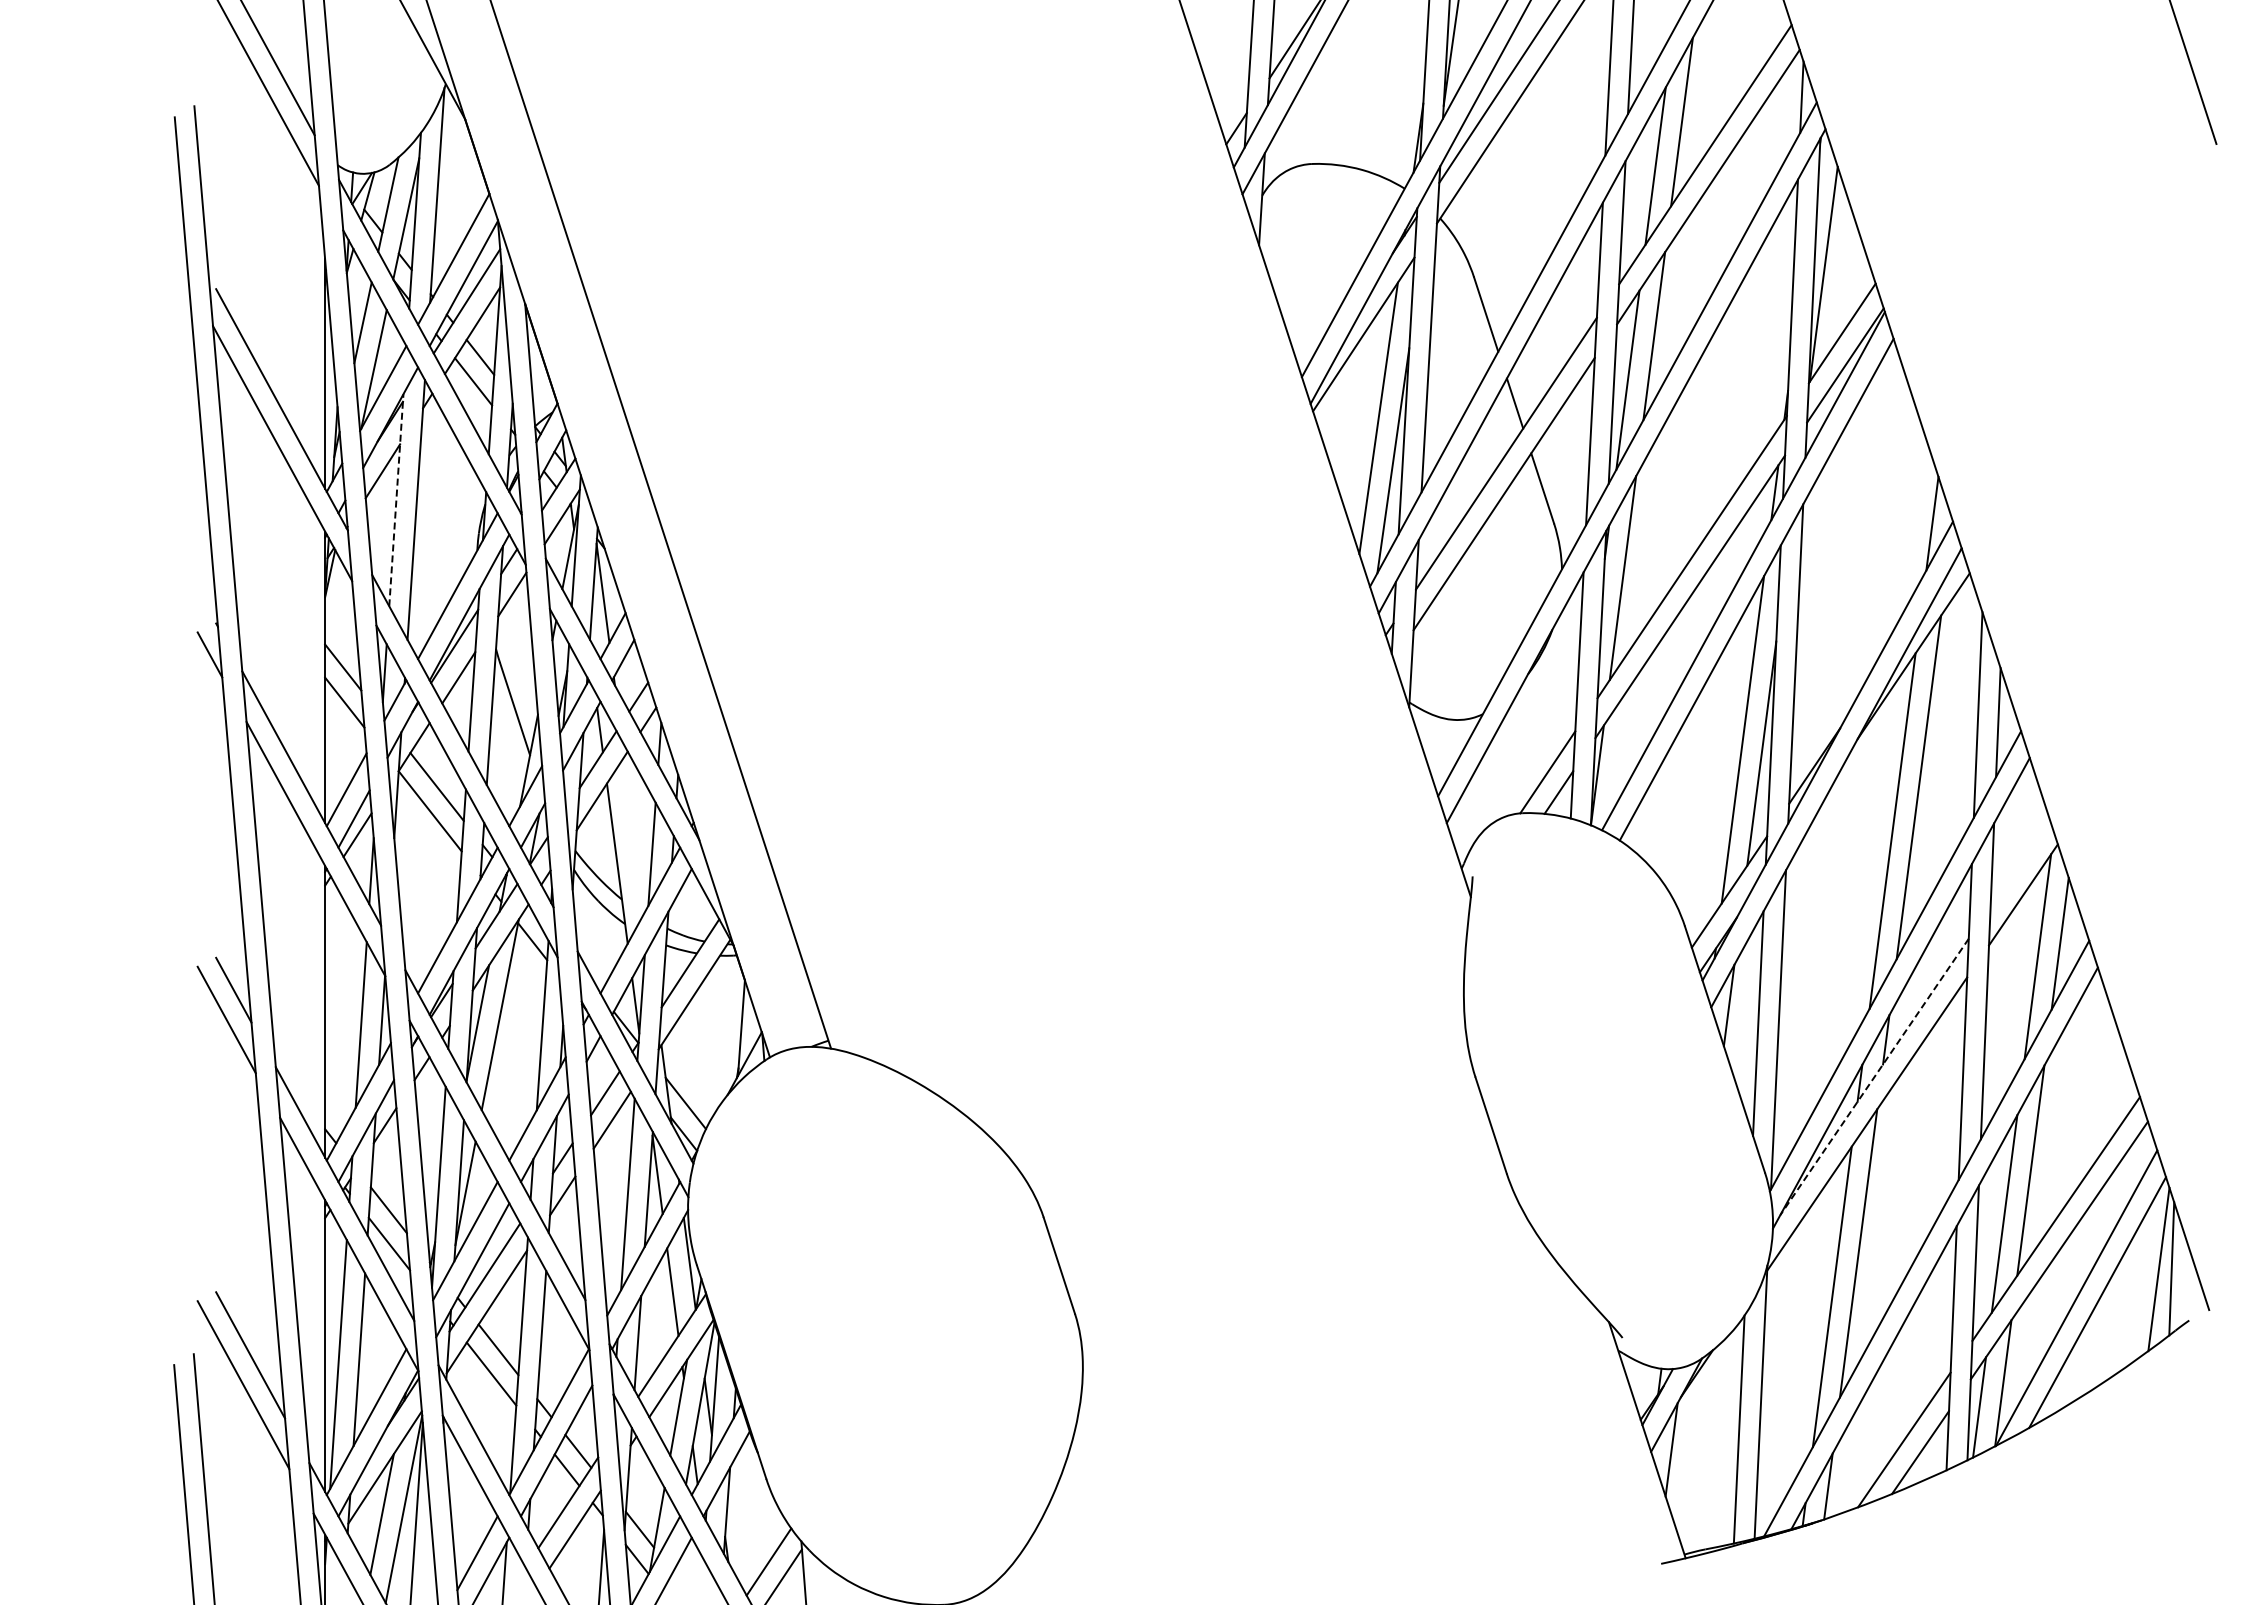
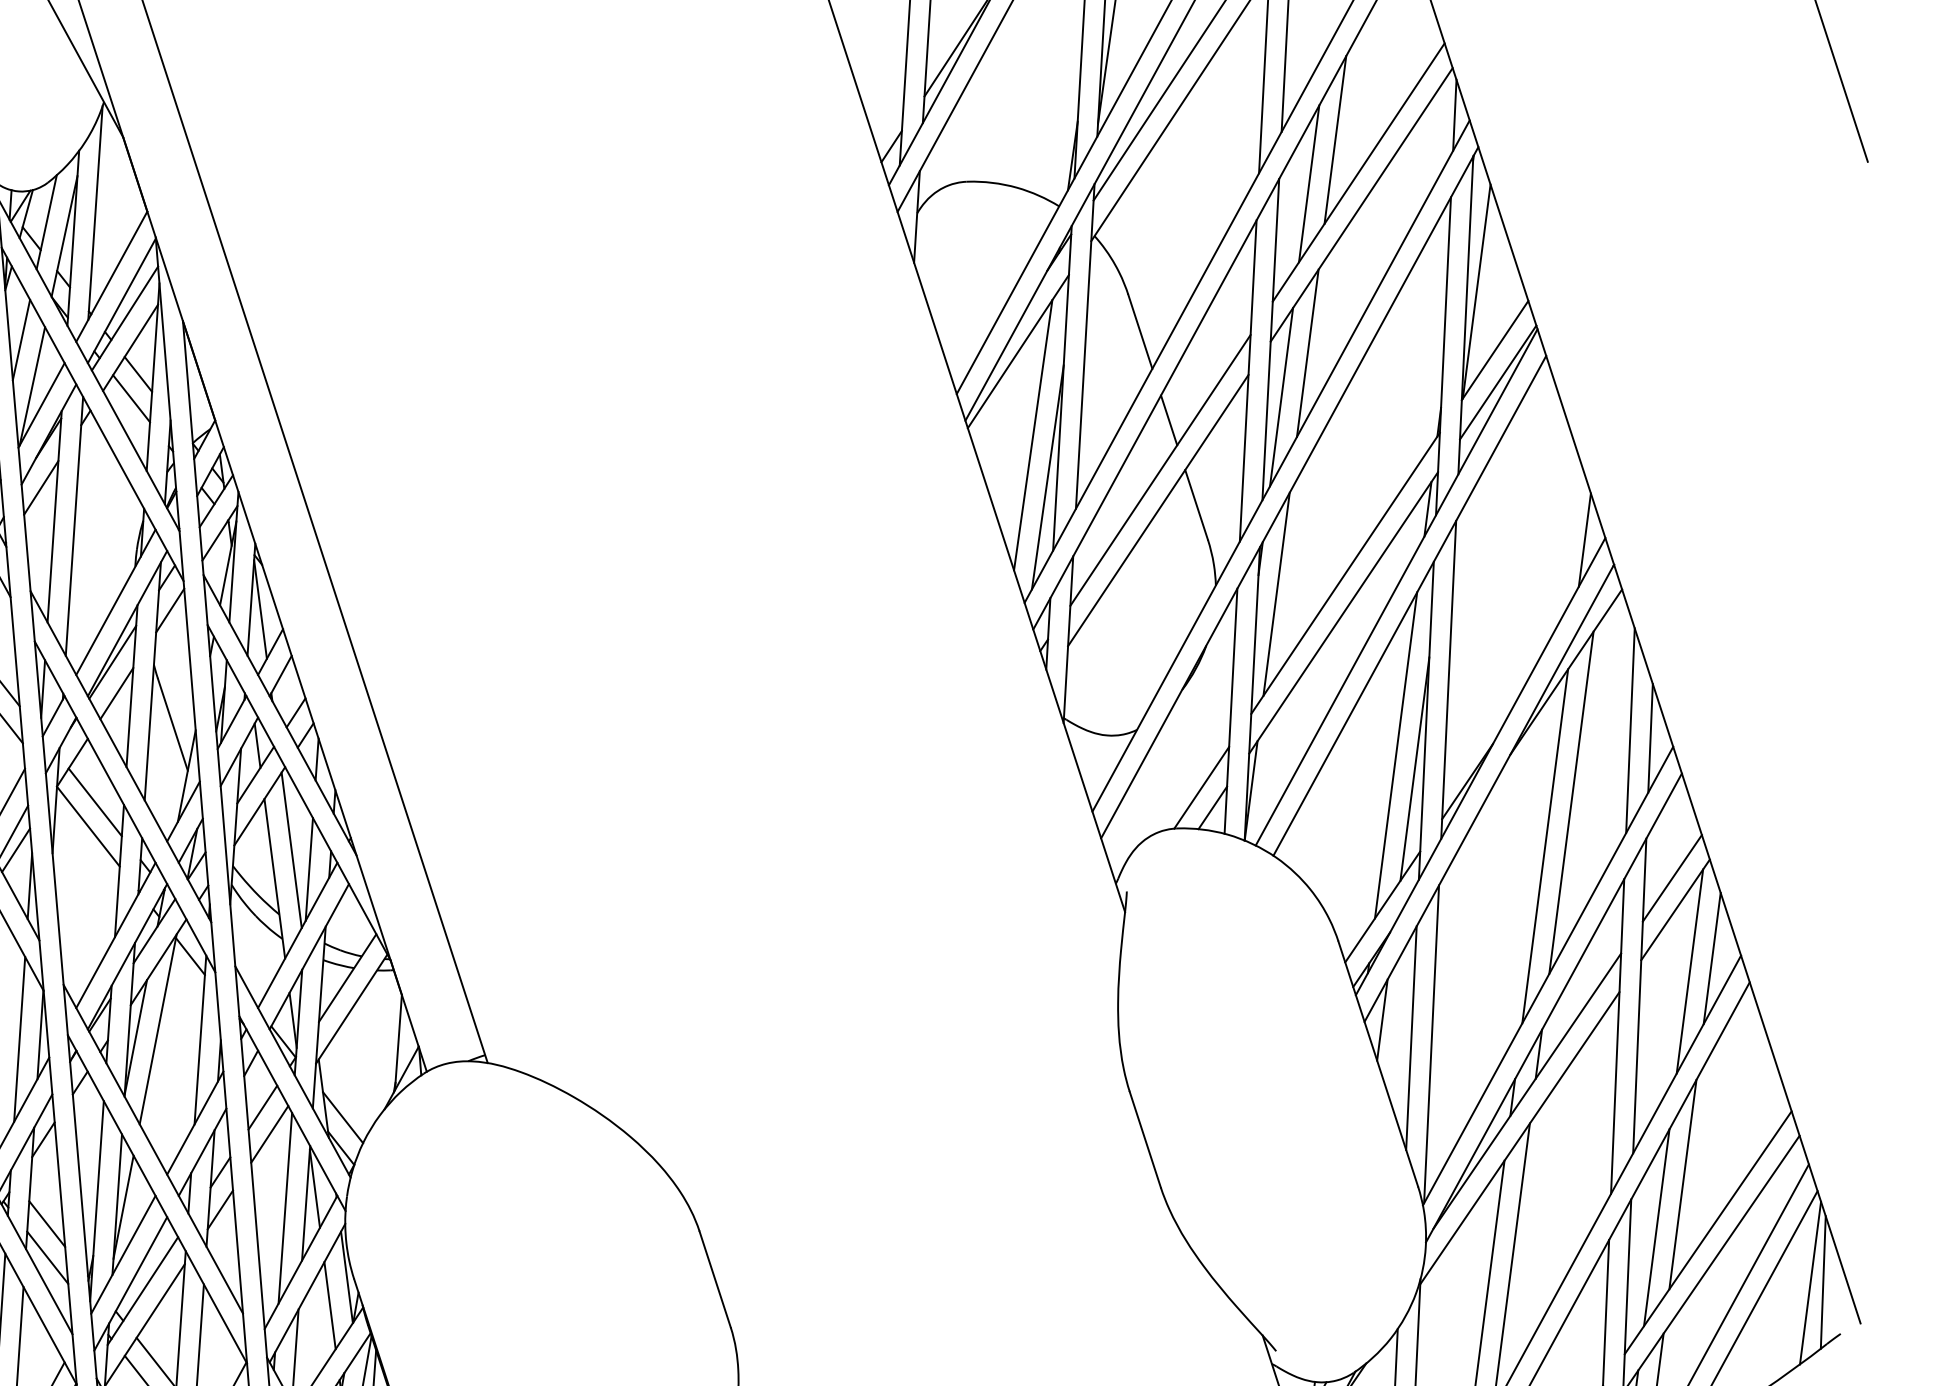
line: (396, 499) -> (54, 515), dashed -> solid
line: (634, 835) -> (291, 850), added
line: (2019, 862) -> (1671, 877), added
line: (1874, 1077) -> (1527, 1091), dashed -> solid

